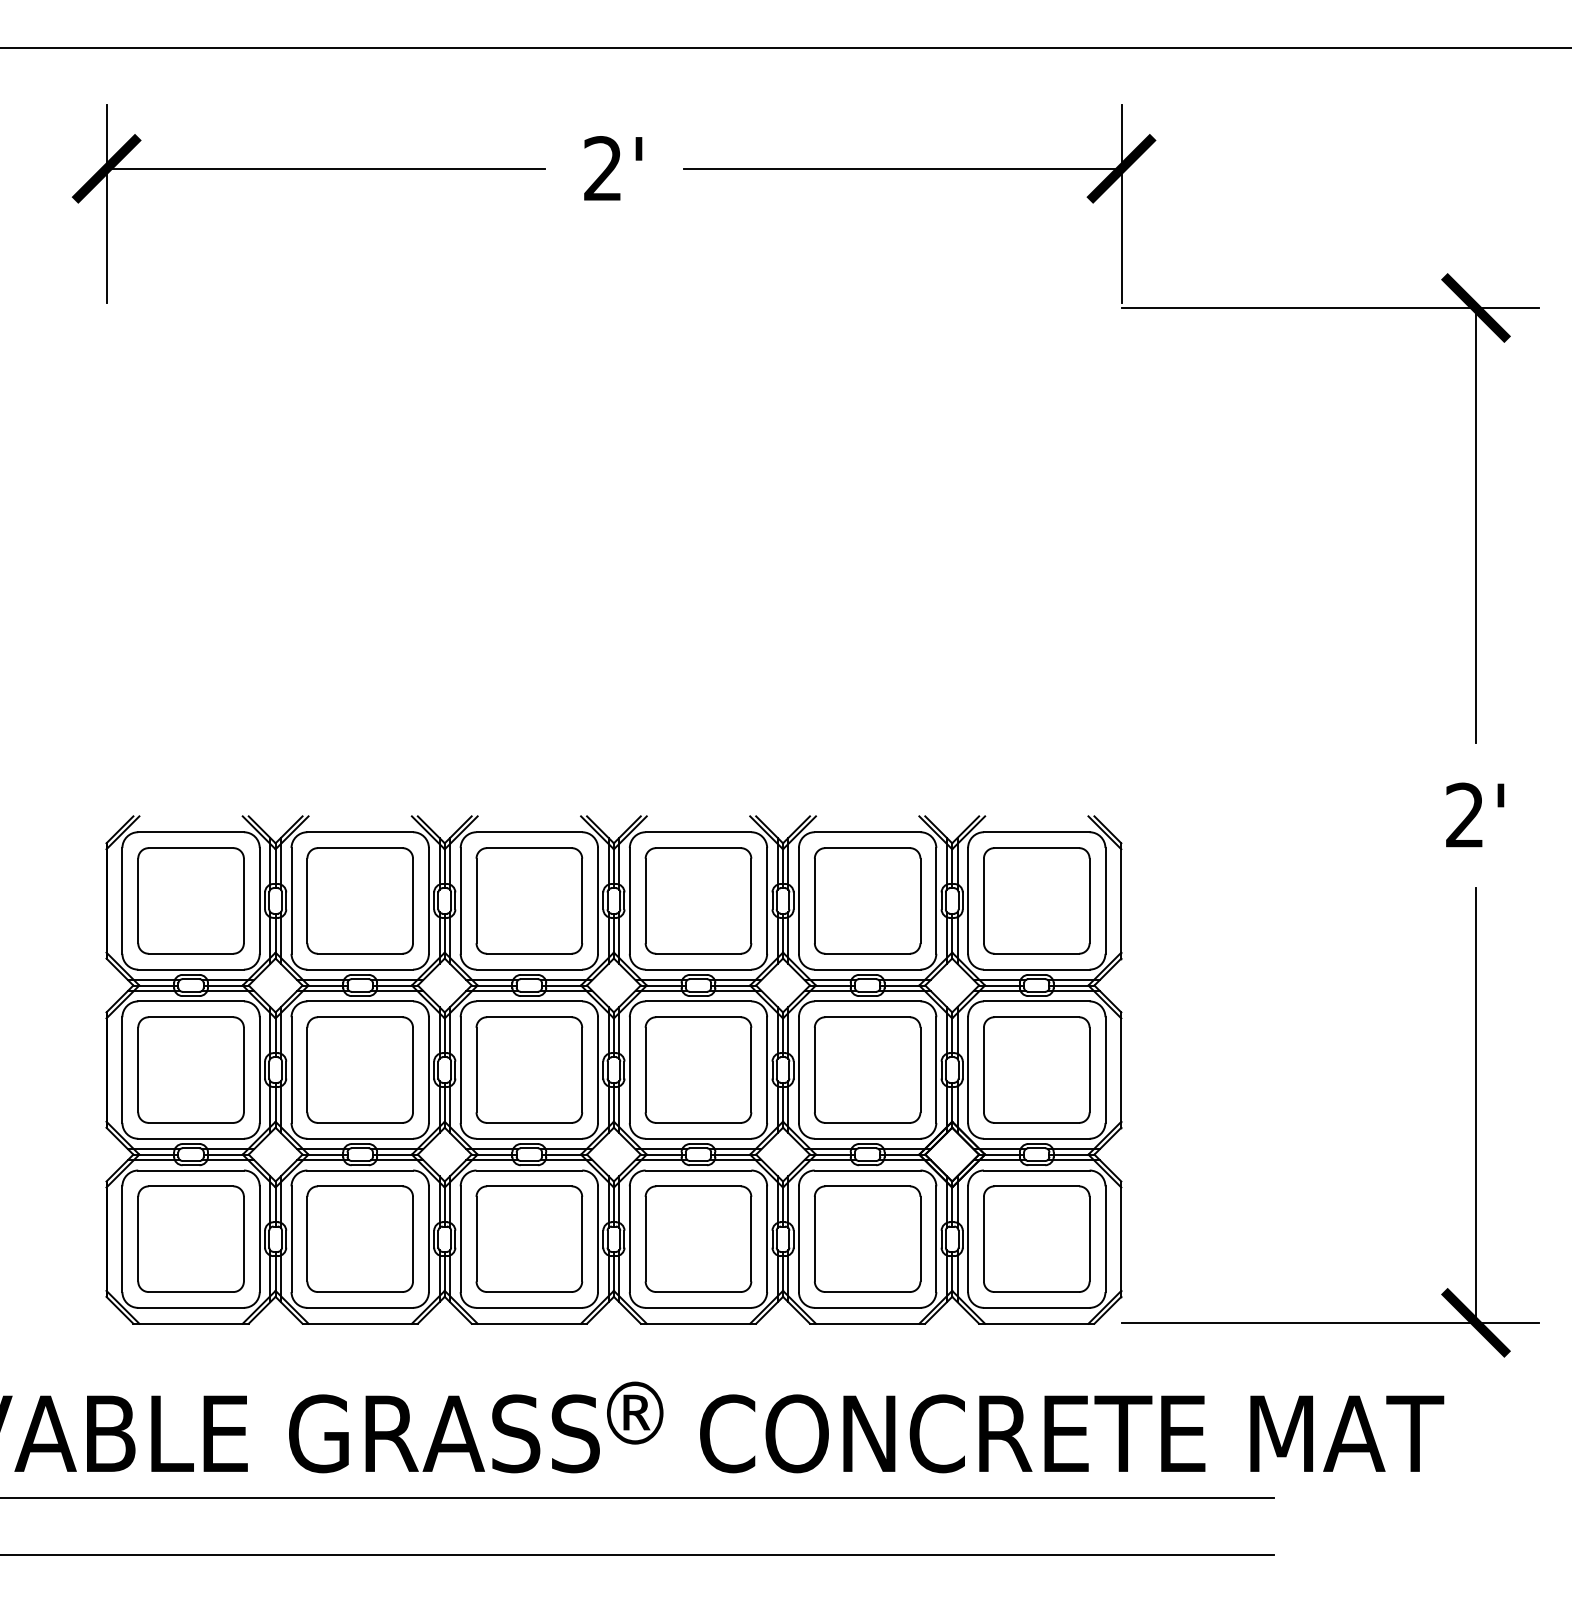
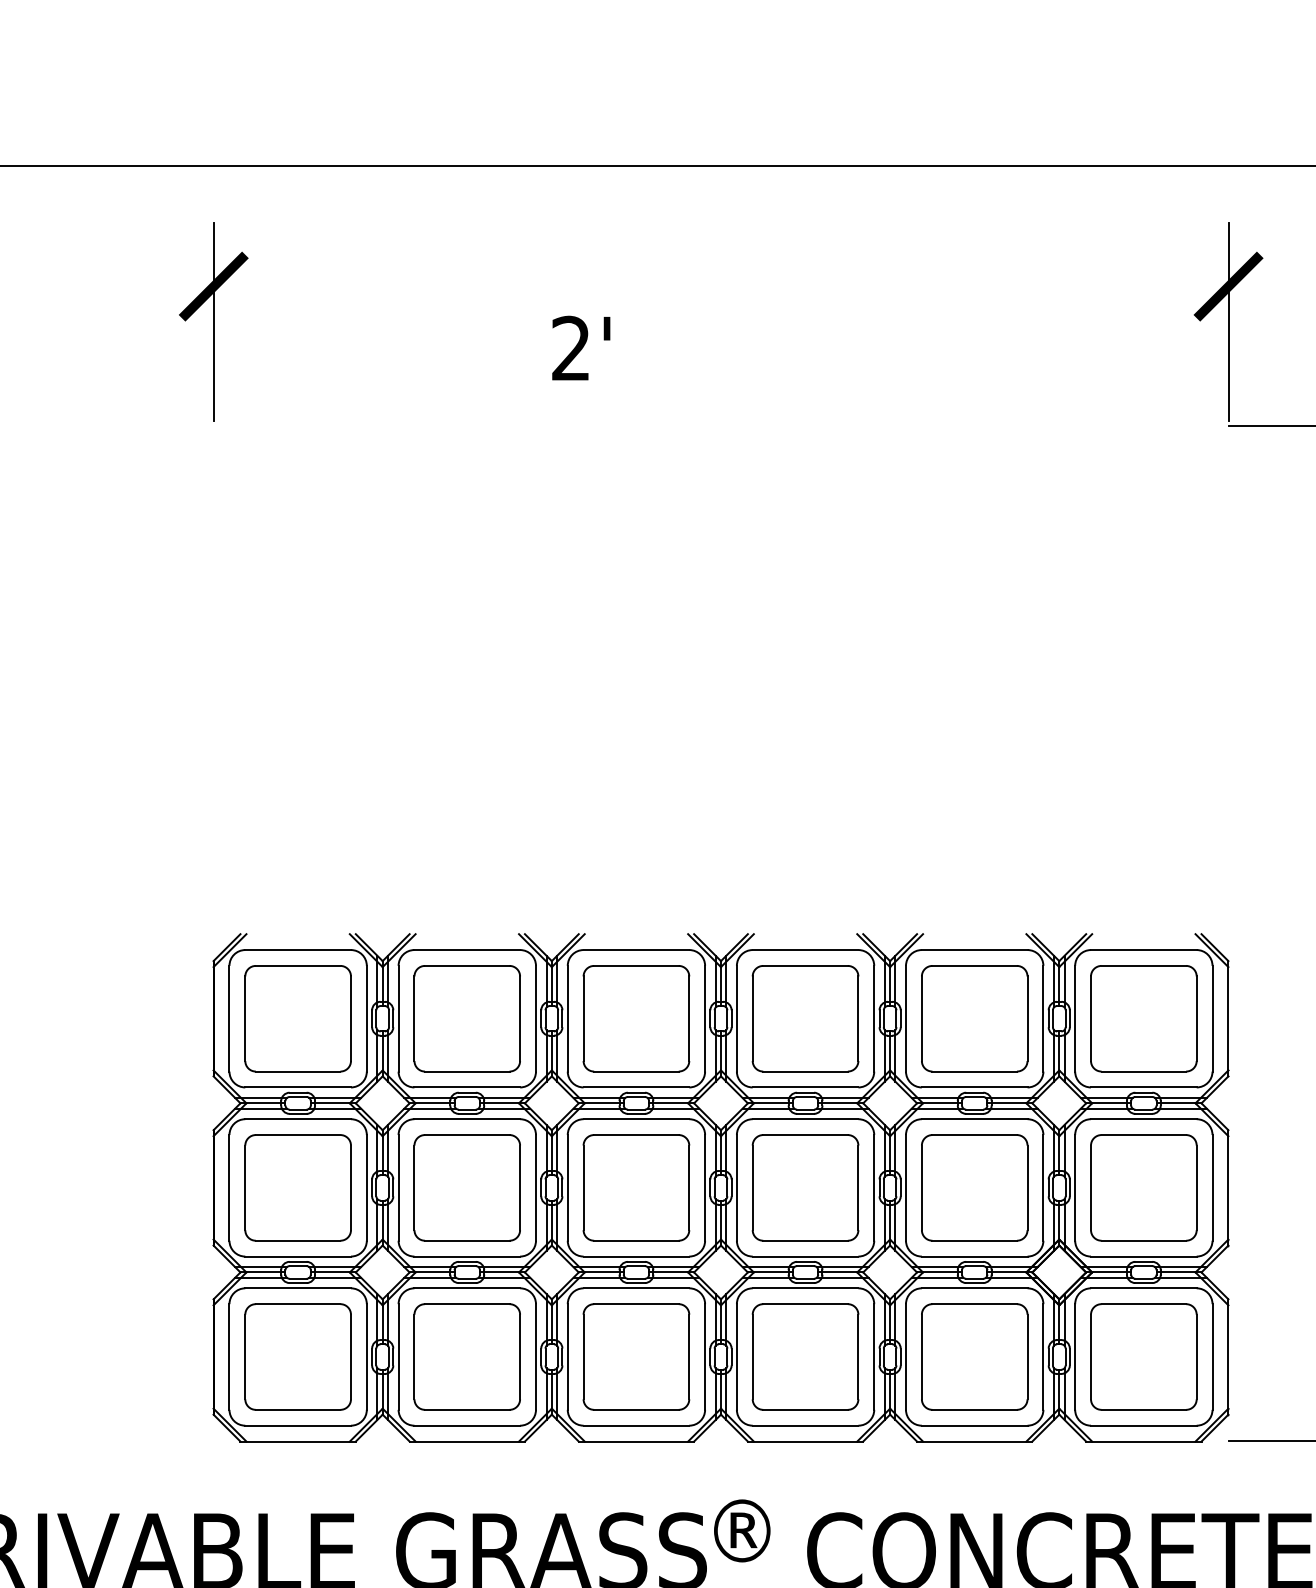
line: (325, 168) -> (432, 286), removed
text: (613, 168) -> (581, 348), moved
line: (902, 168) -> (1009, 286), removed

